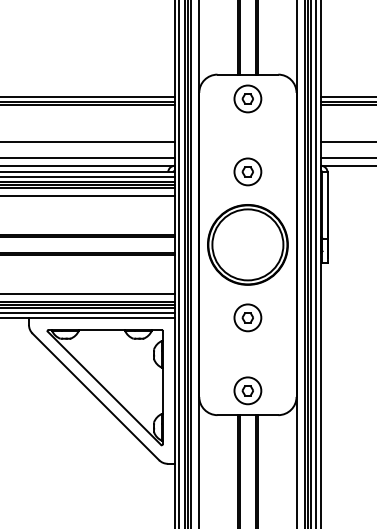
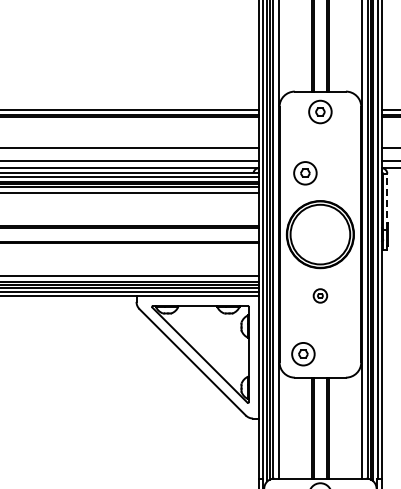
part: (248, 172) -> (305, 173), moved
line: (327, 205) -> (387, 201), solid -> dashed
part: (248, 317) -> (320, 295), size x0.6
part: (248, 391) -> (303, 354), moved

